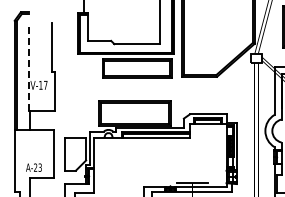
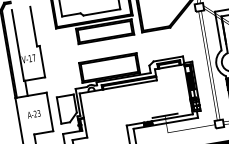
line: (28, 66) -> (17, 45), dashed -> solid
text: (33, 167) -> (33, 114), moved

